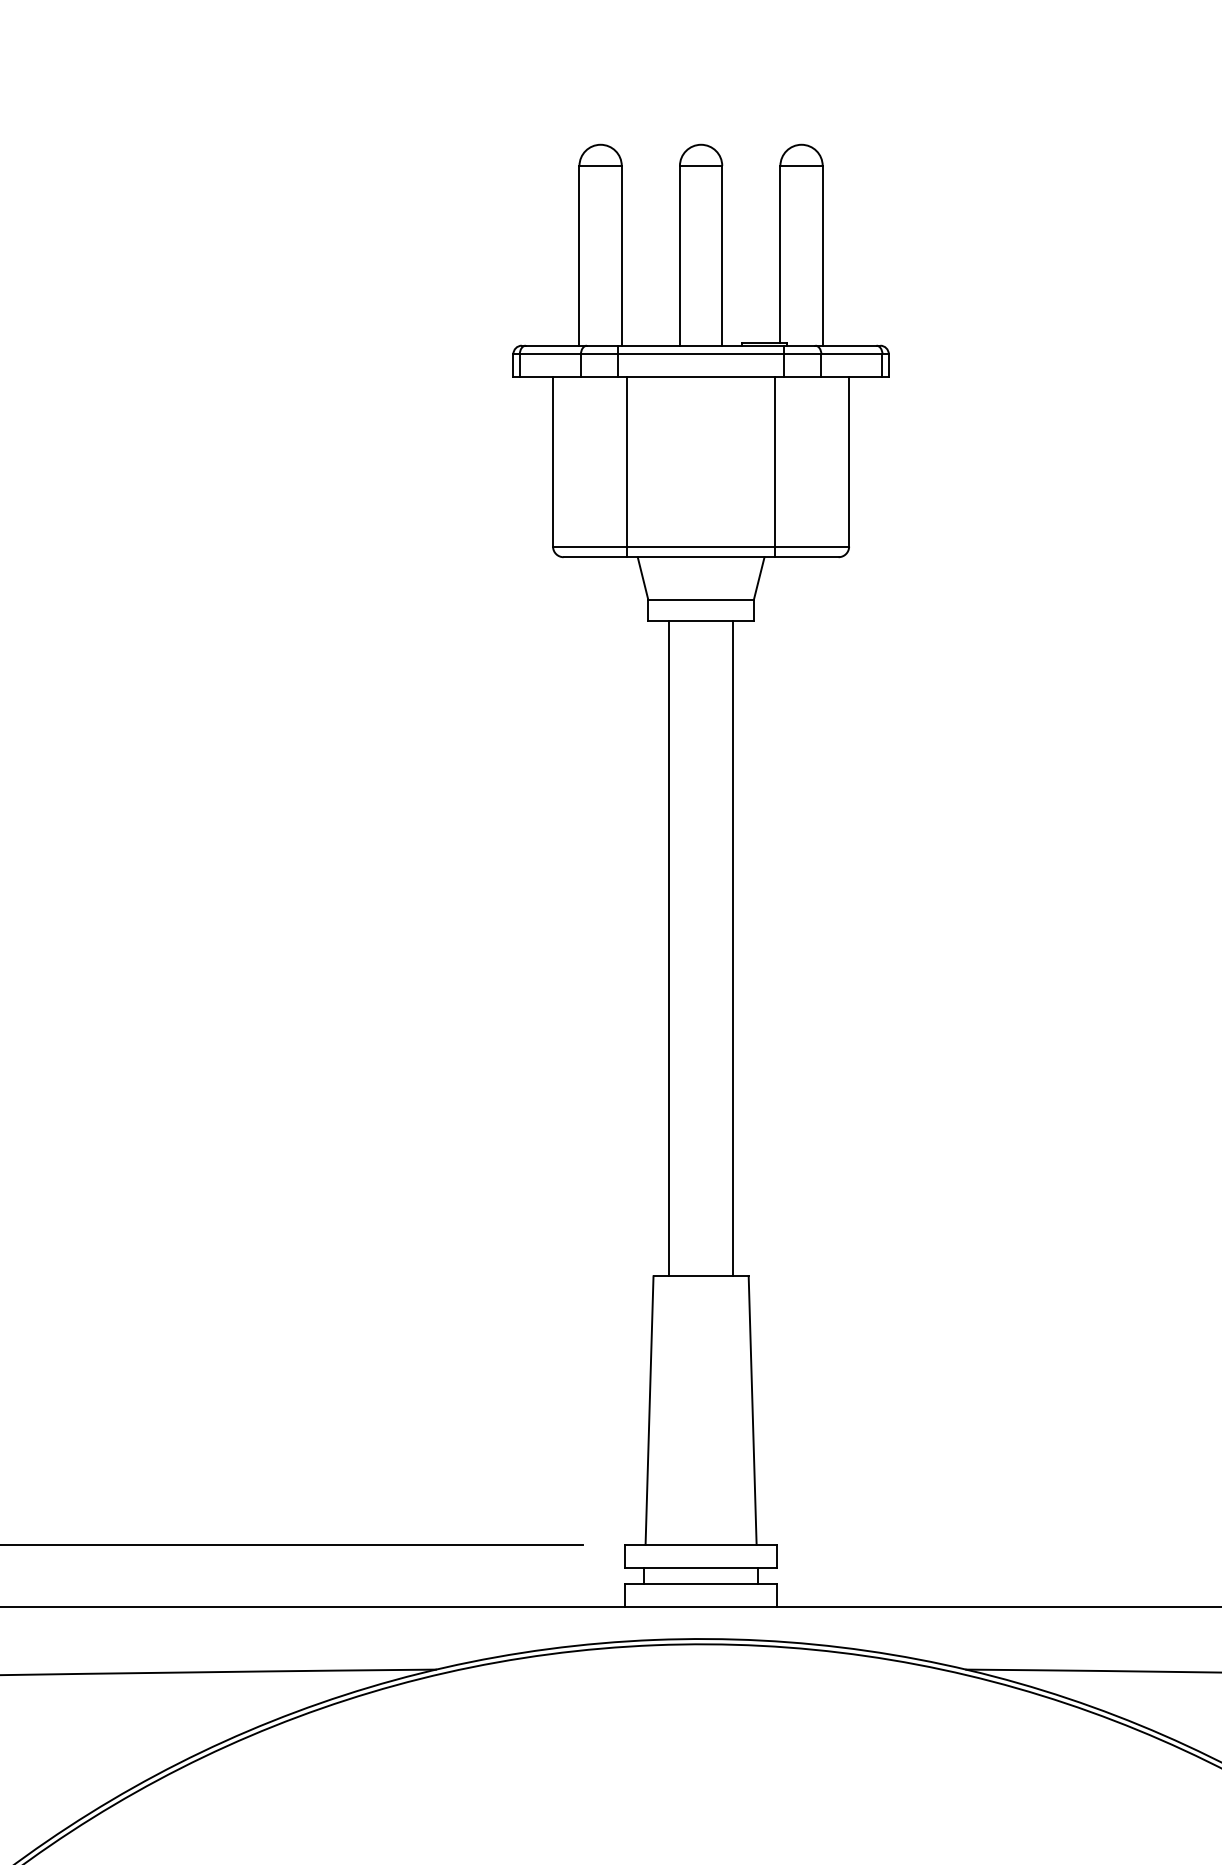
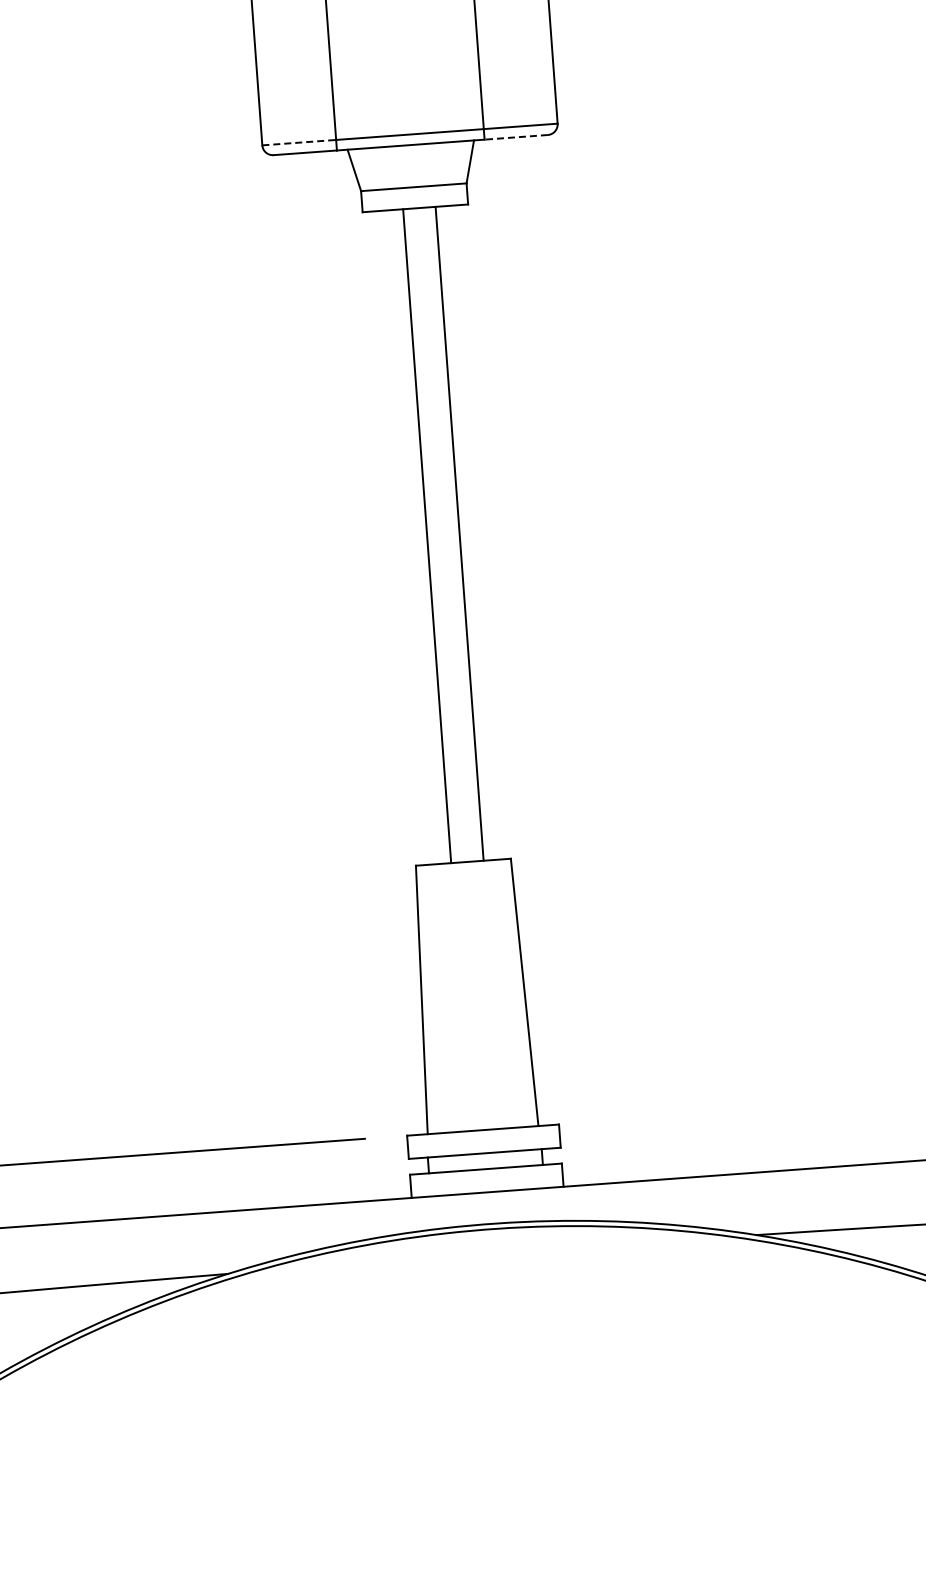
line: (590, 546) -> (299, 142), solid -> dashed
line: (806, 557) -> (515, 137), solid -> dashed
line: (669, 948) -> (459, 533), moved
line: (732, 948) -> (426, 536), moved

